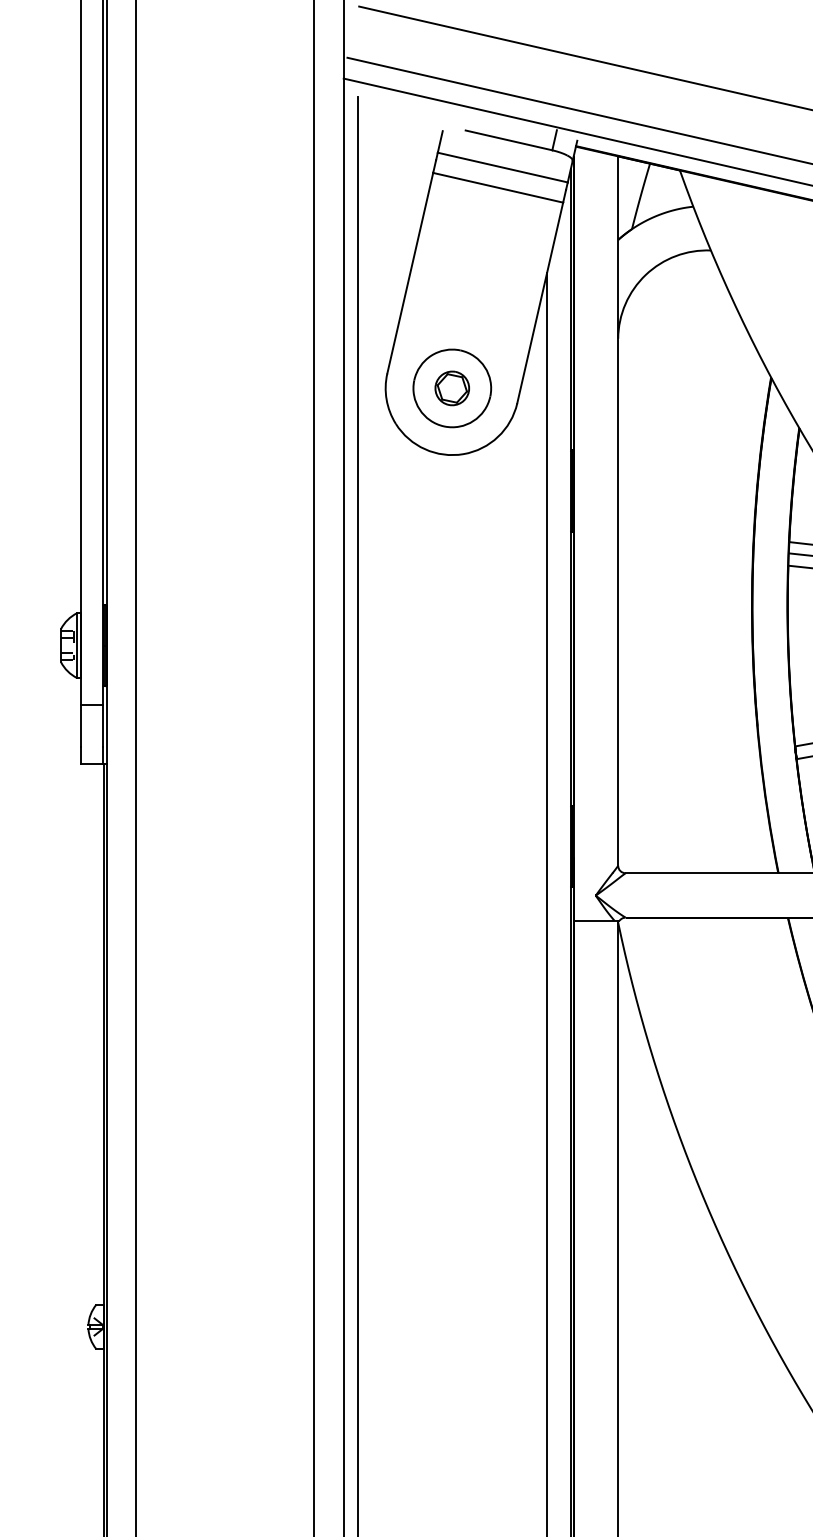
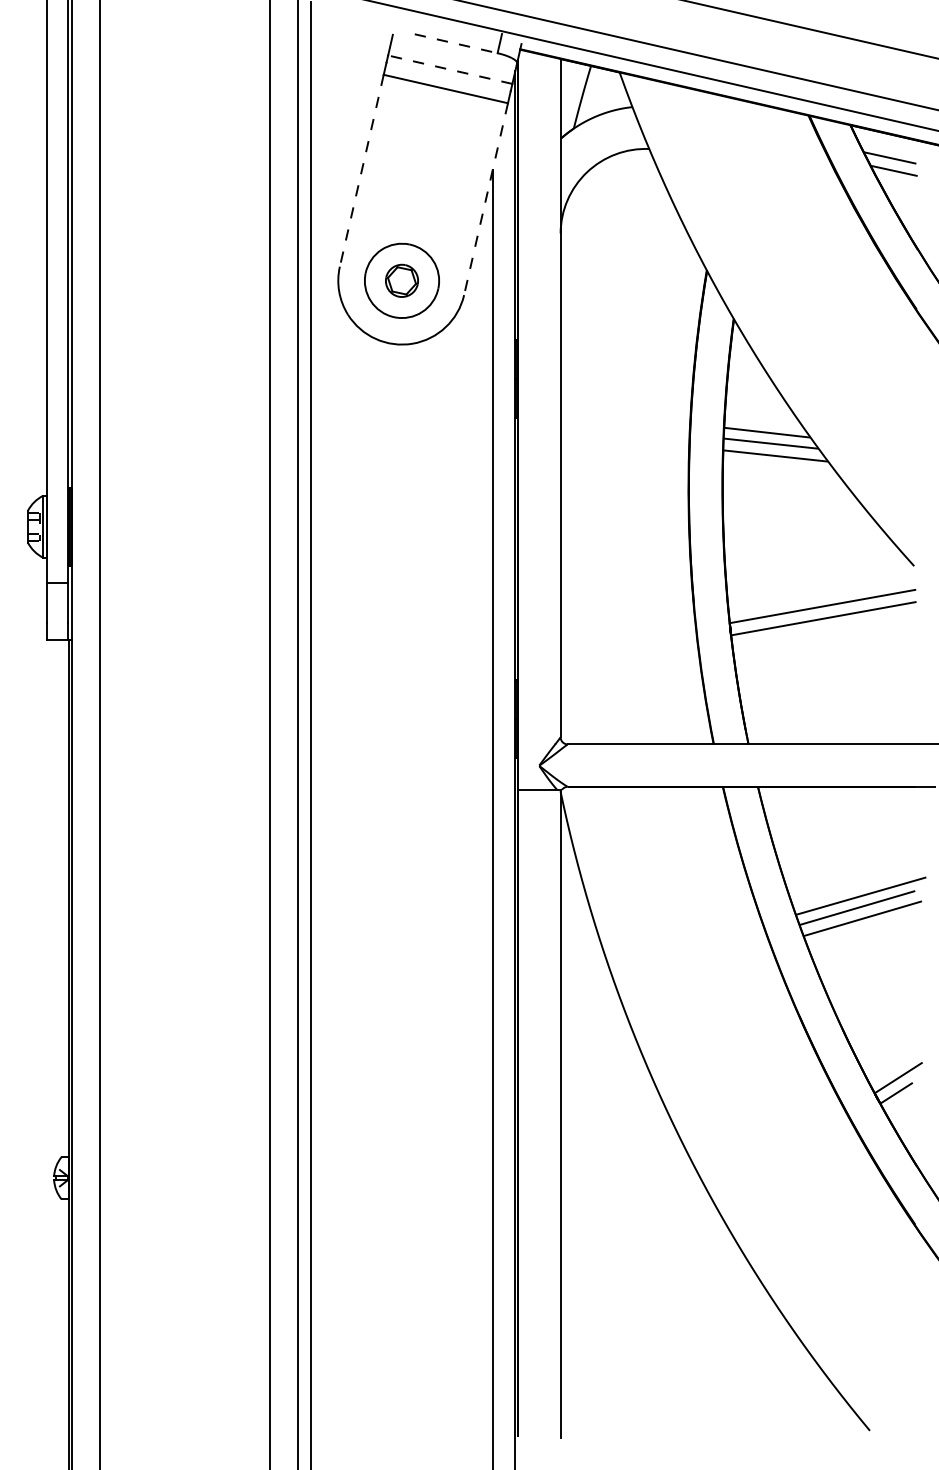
line: (509, 140) -> (456, 43), solid -> dashed
line: (503, 167) -> (450, 69), solid -> dashed
line: (409, 274) -> (361, 171), solid -> dashed
line: (539, 303) -> (485, 199), solid -> dashed

